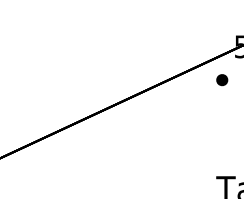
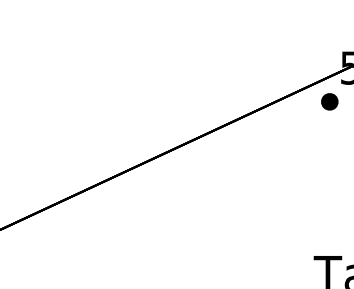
part: (222, 80) -> (330, 102), moved

